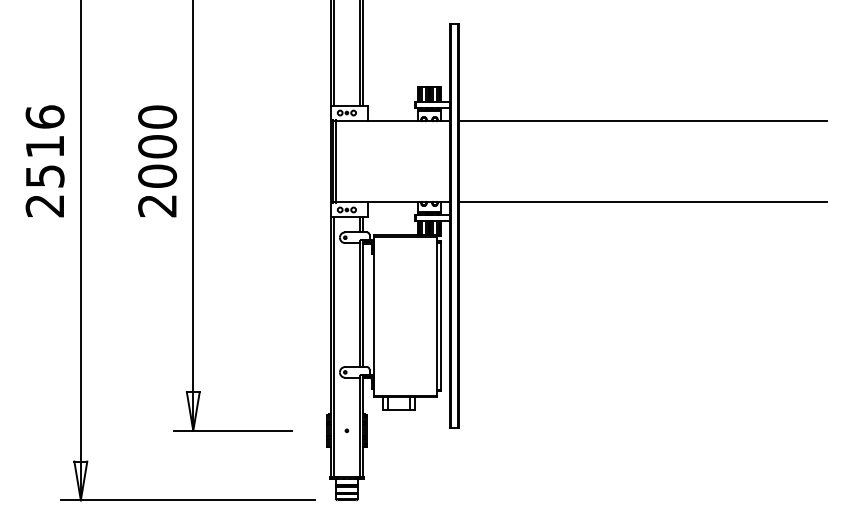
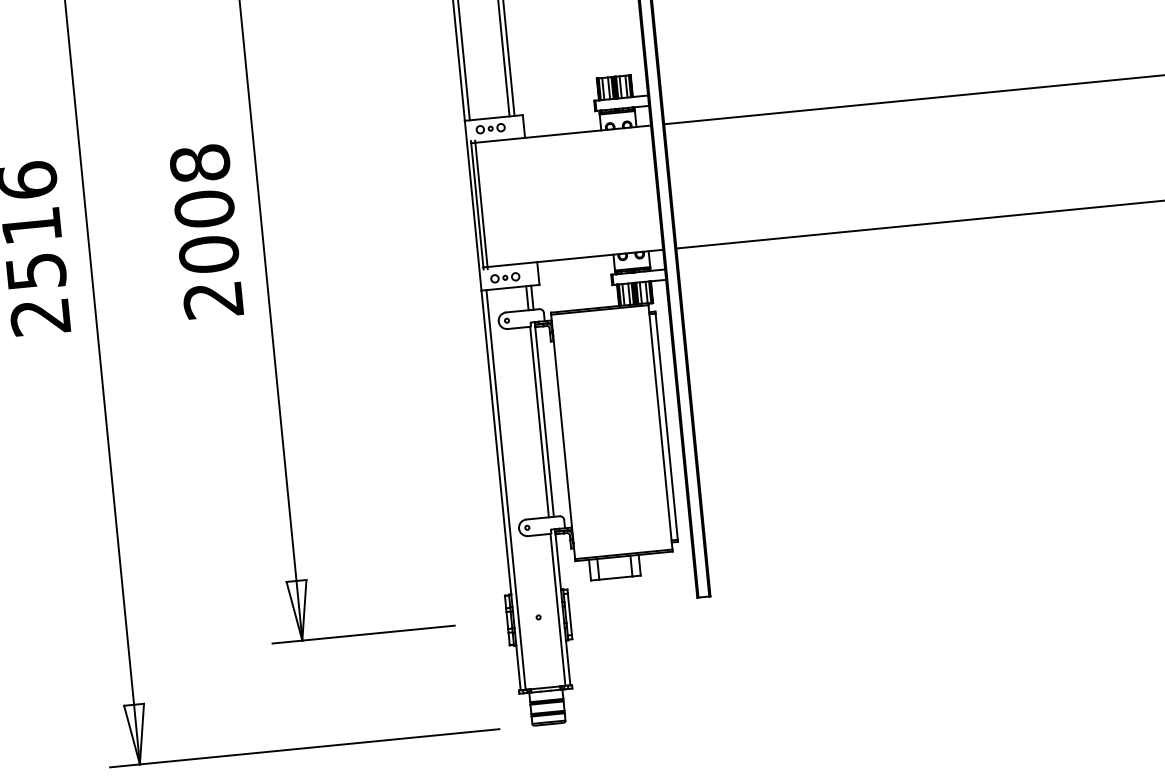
text: (157, 116) -> (199, 162), 2000 -> 2008

